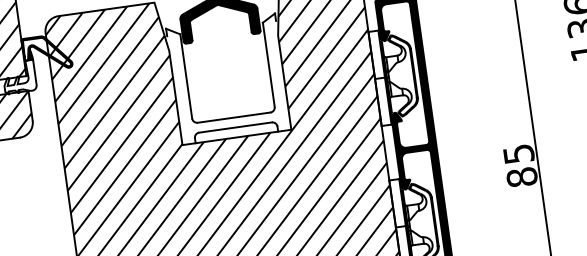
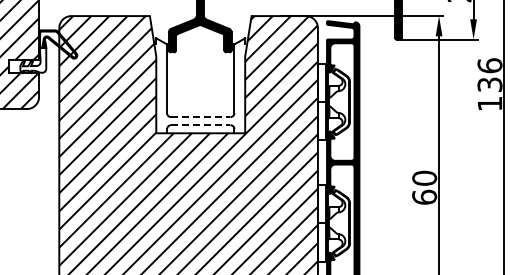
line: (233, 118) -> (200, 117), solid -> dashed
line: (235, 127) -> (200, 125), solid -> dashed
text: (520, 165) -> (424, 187), 85 -> 60

